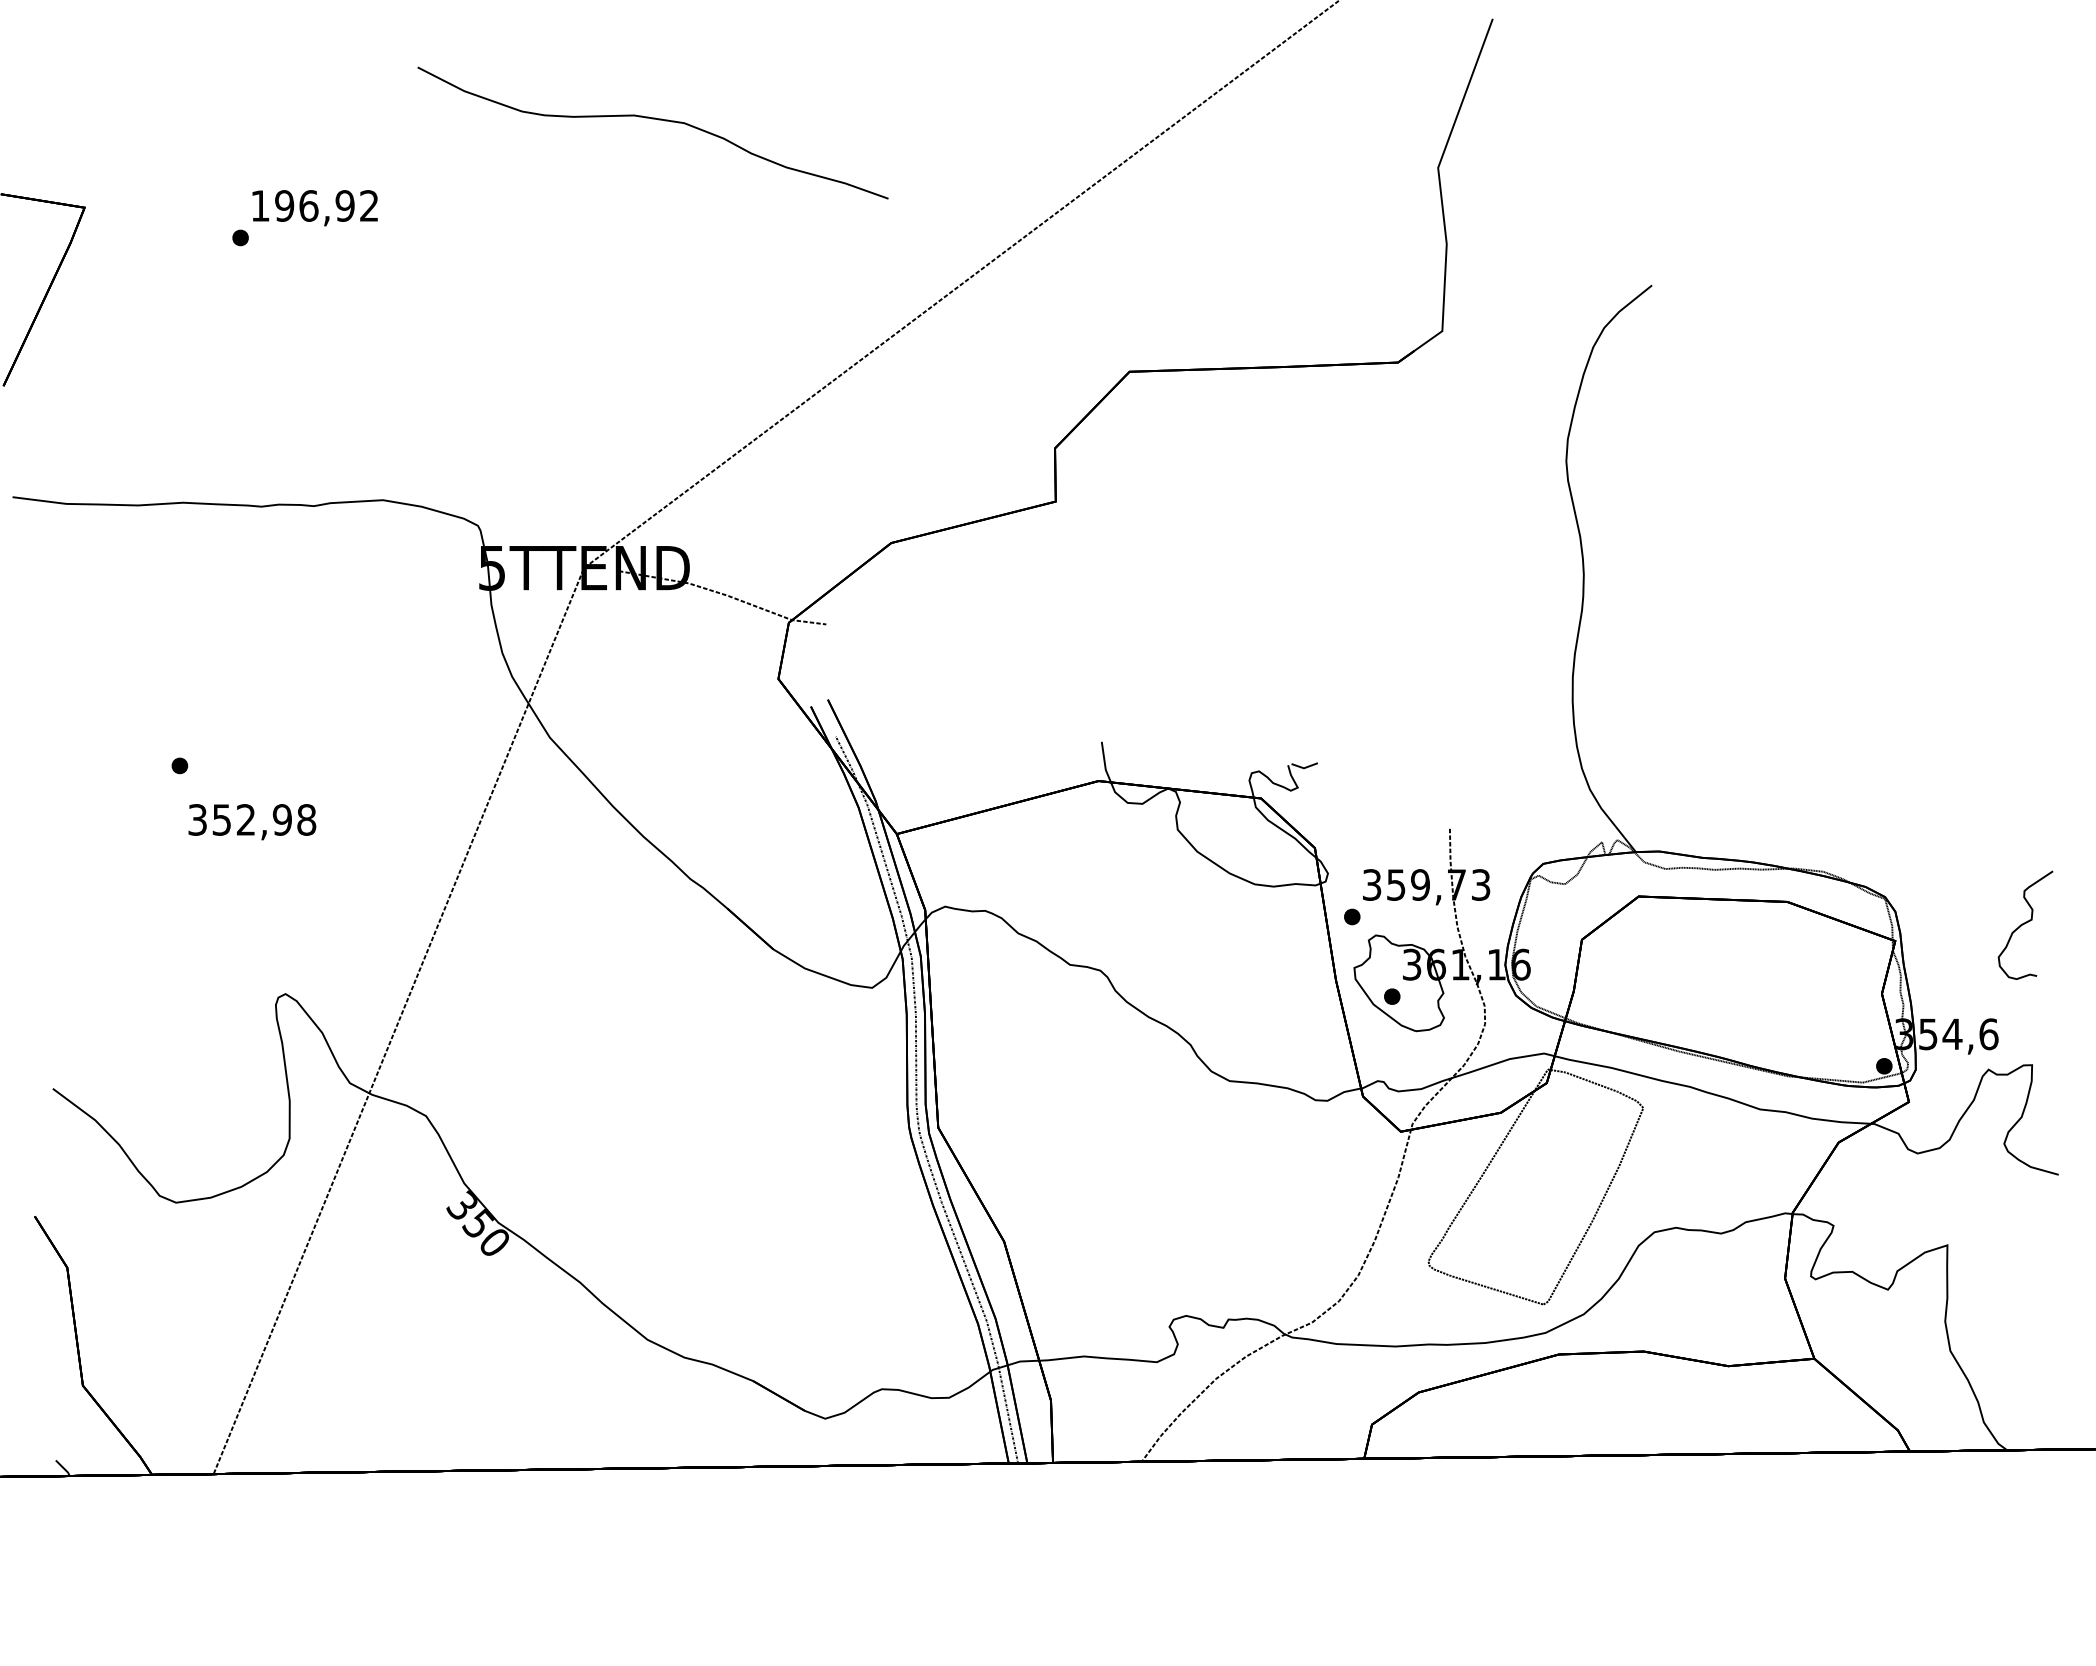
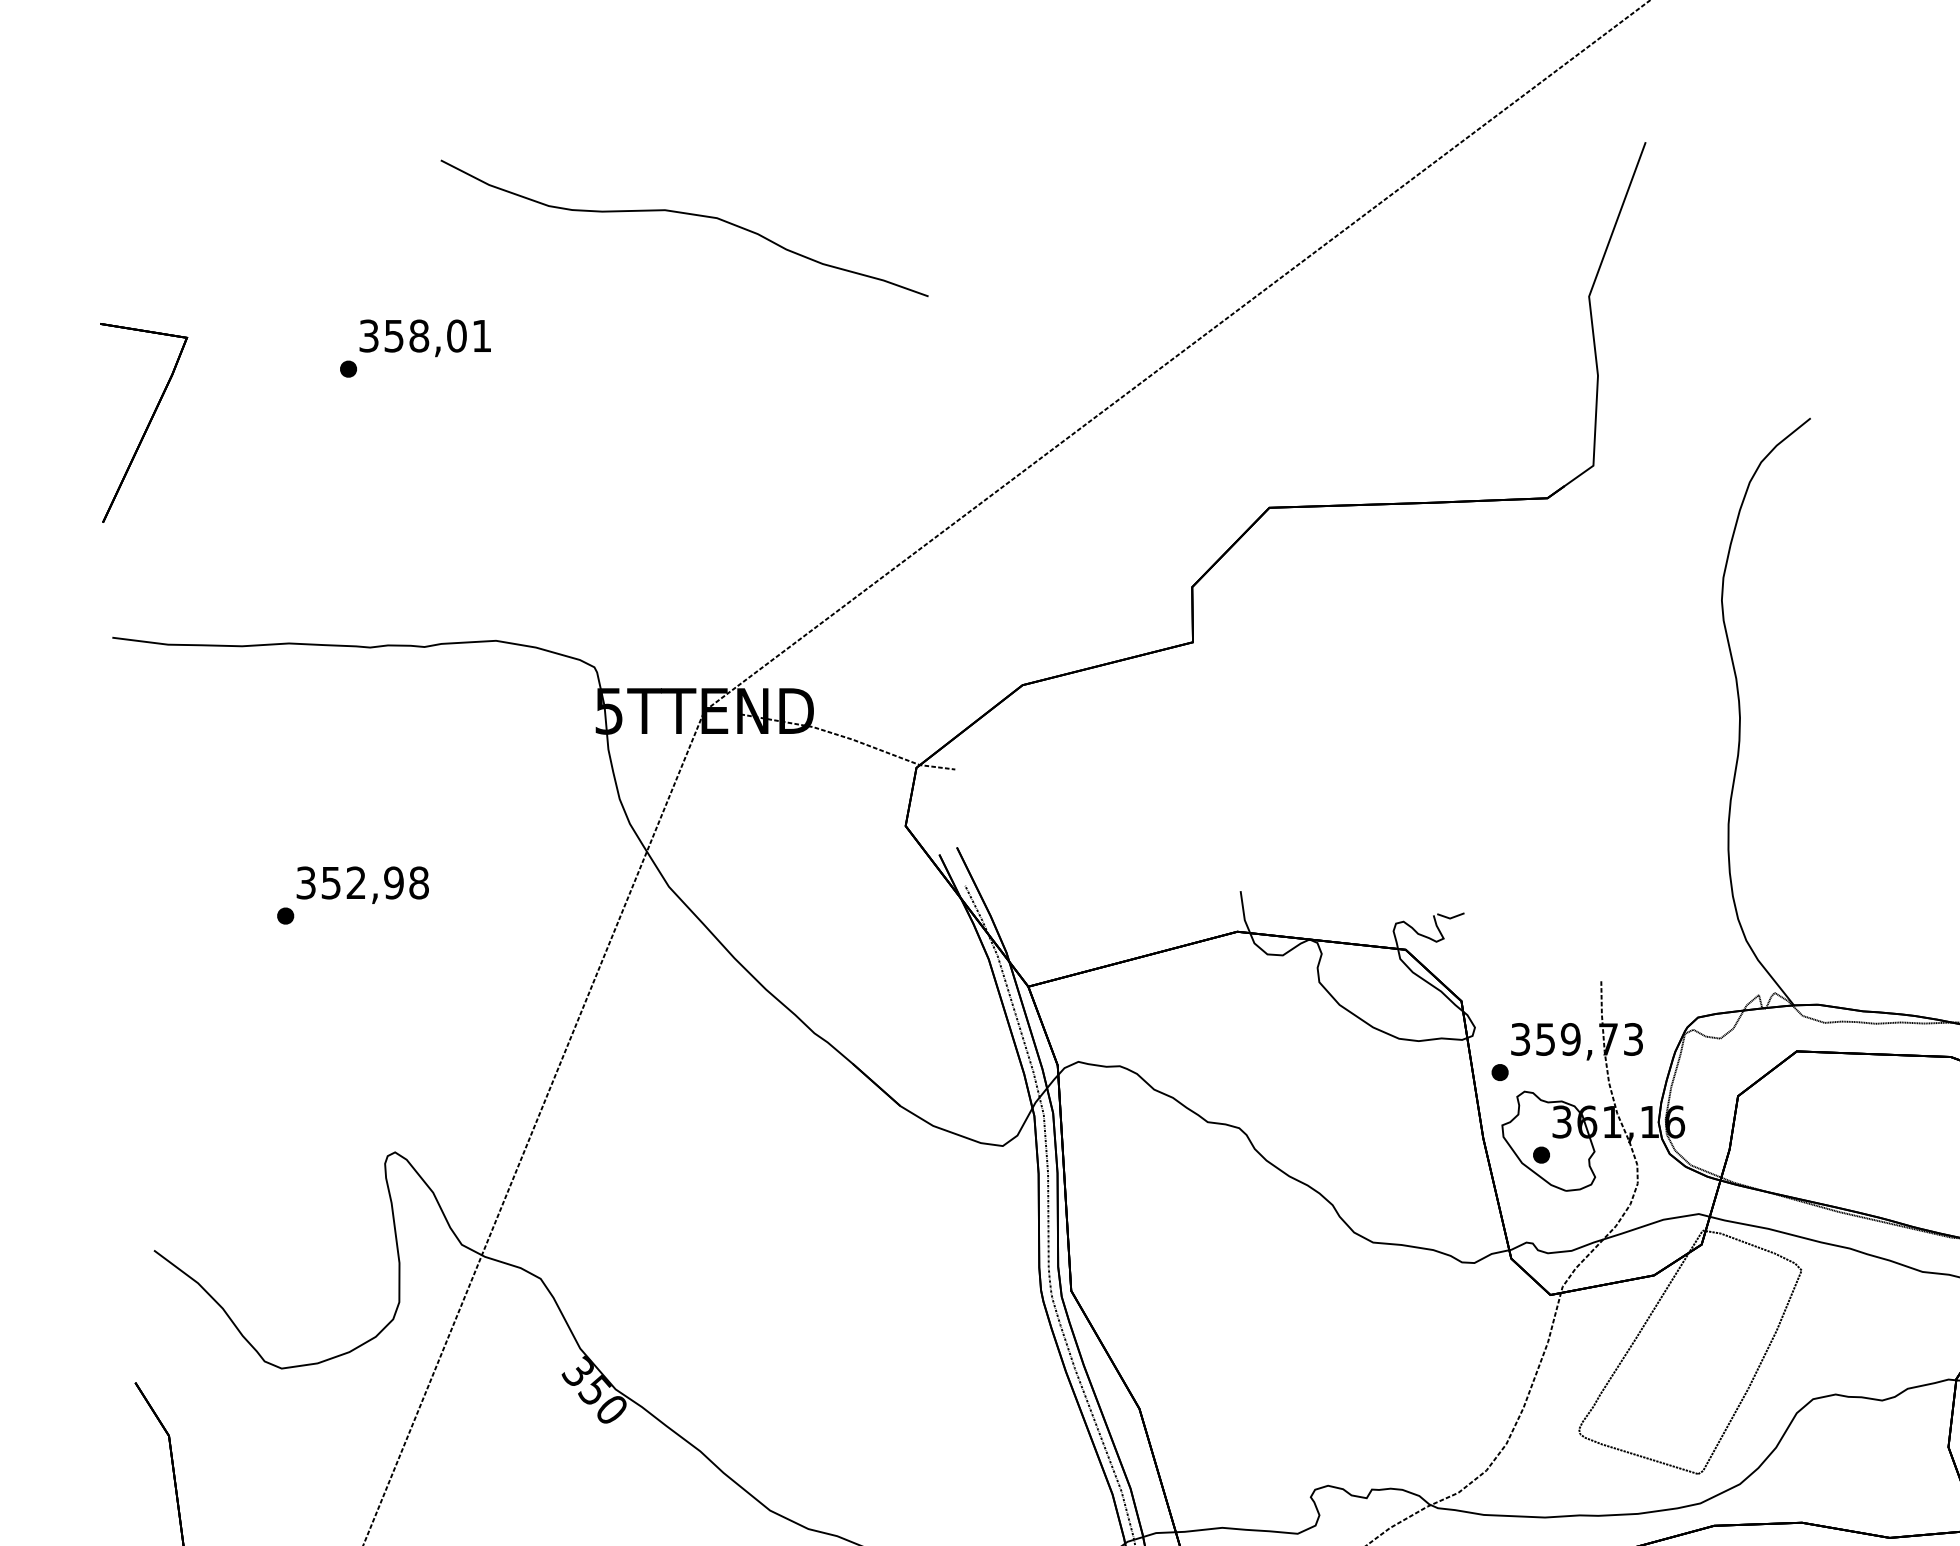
curve: (652, 119) -> (684, 214), moved
text: (314, 205) -> (425, 335), 196,92 -> 358,01
text: (252, 822) -> (362, 885), moved

